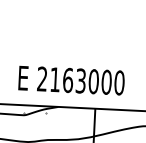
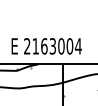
text: (118, 83) -> (77, 46), 2163000 -> 2163004

